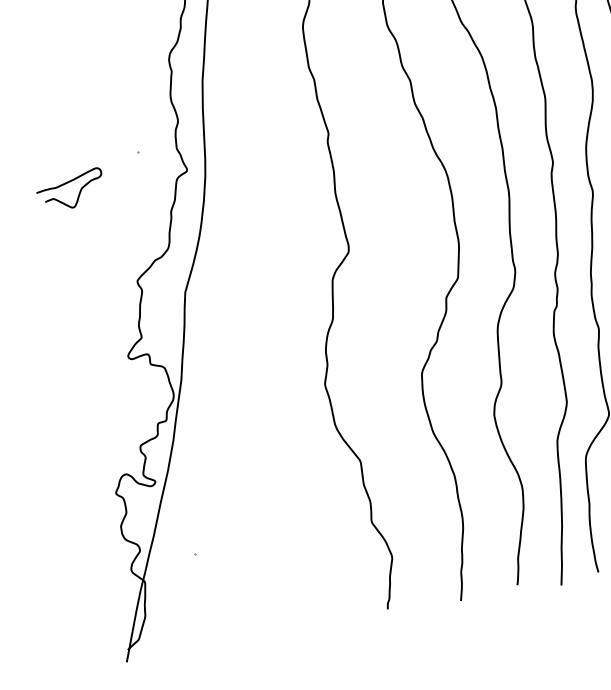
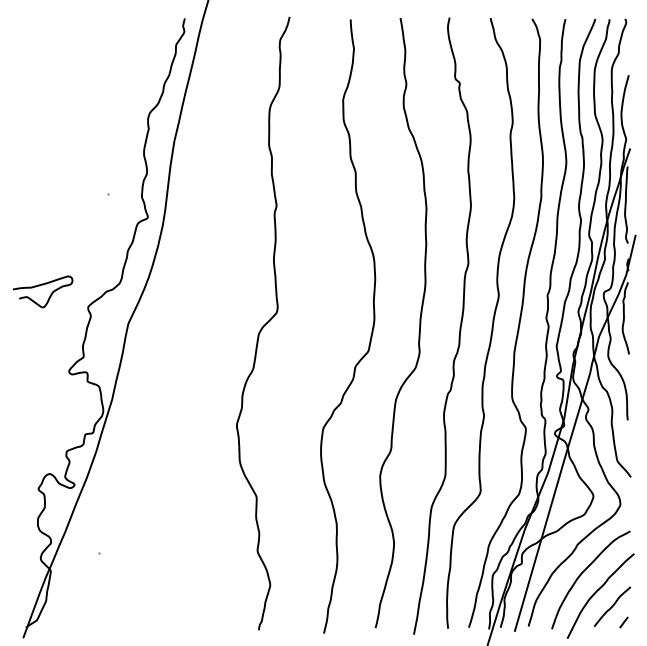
curve: (69, 183) -> (43, 285), moved

